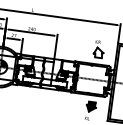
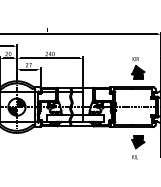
fill: (98, 52) -> (138, 72), added

